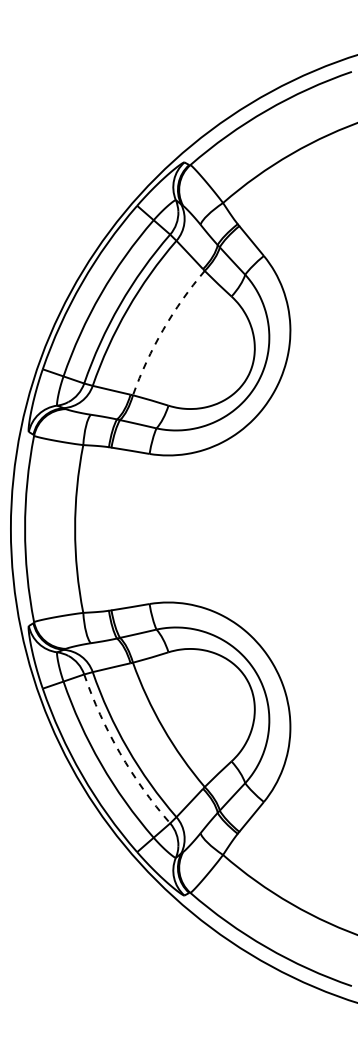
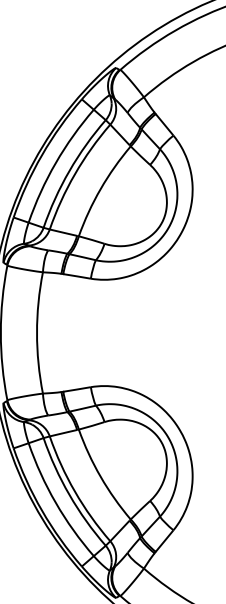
arc: (163, 329) -> (100, 188), dashed -> solid
arc: (120, 753) -> (69, 495), dashed -> solid

